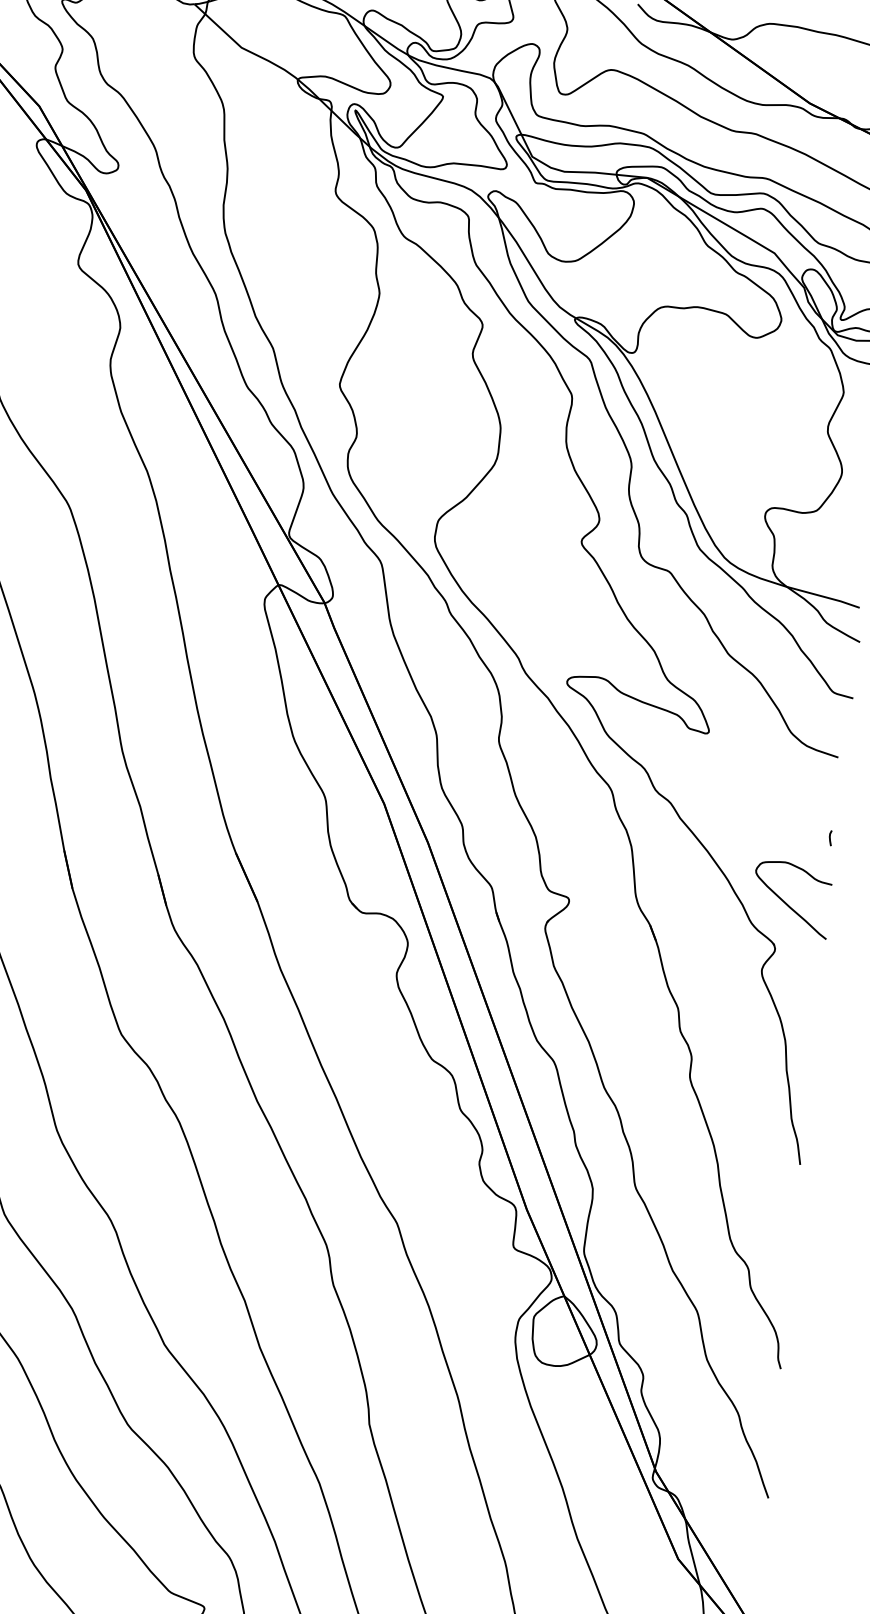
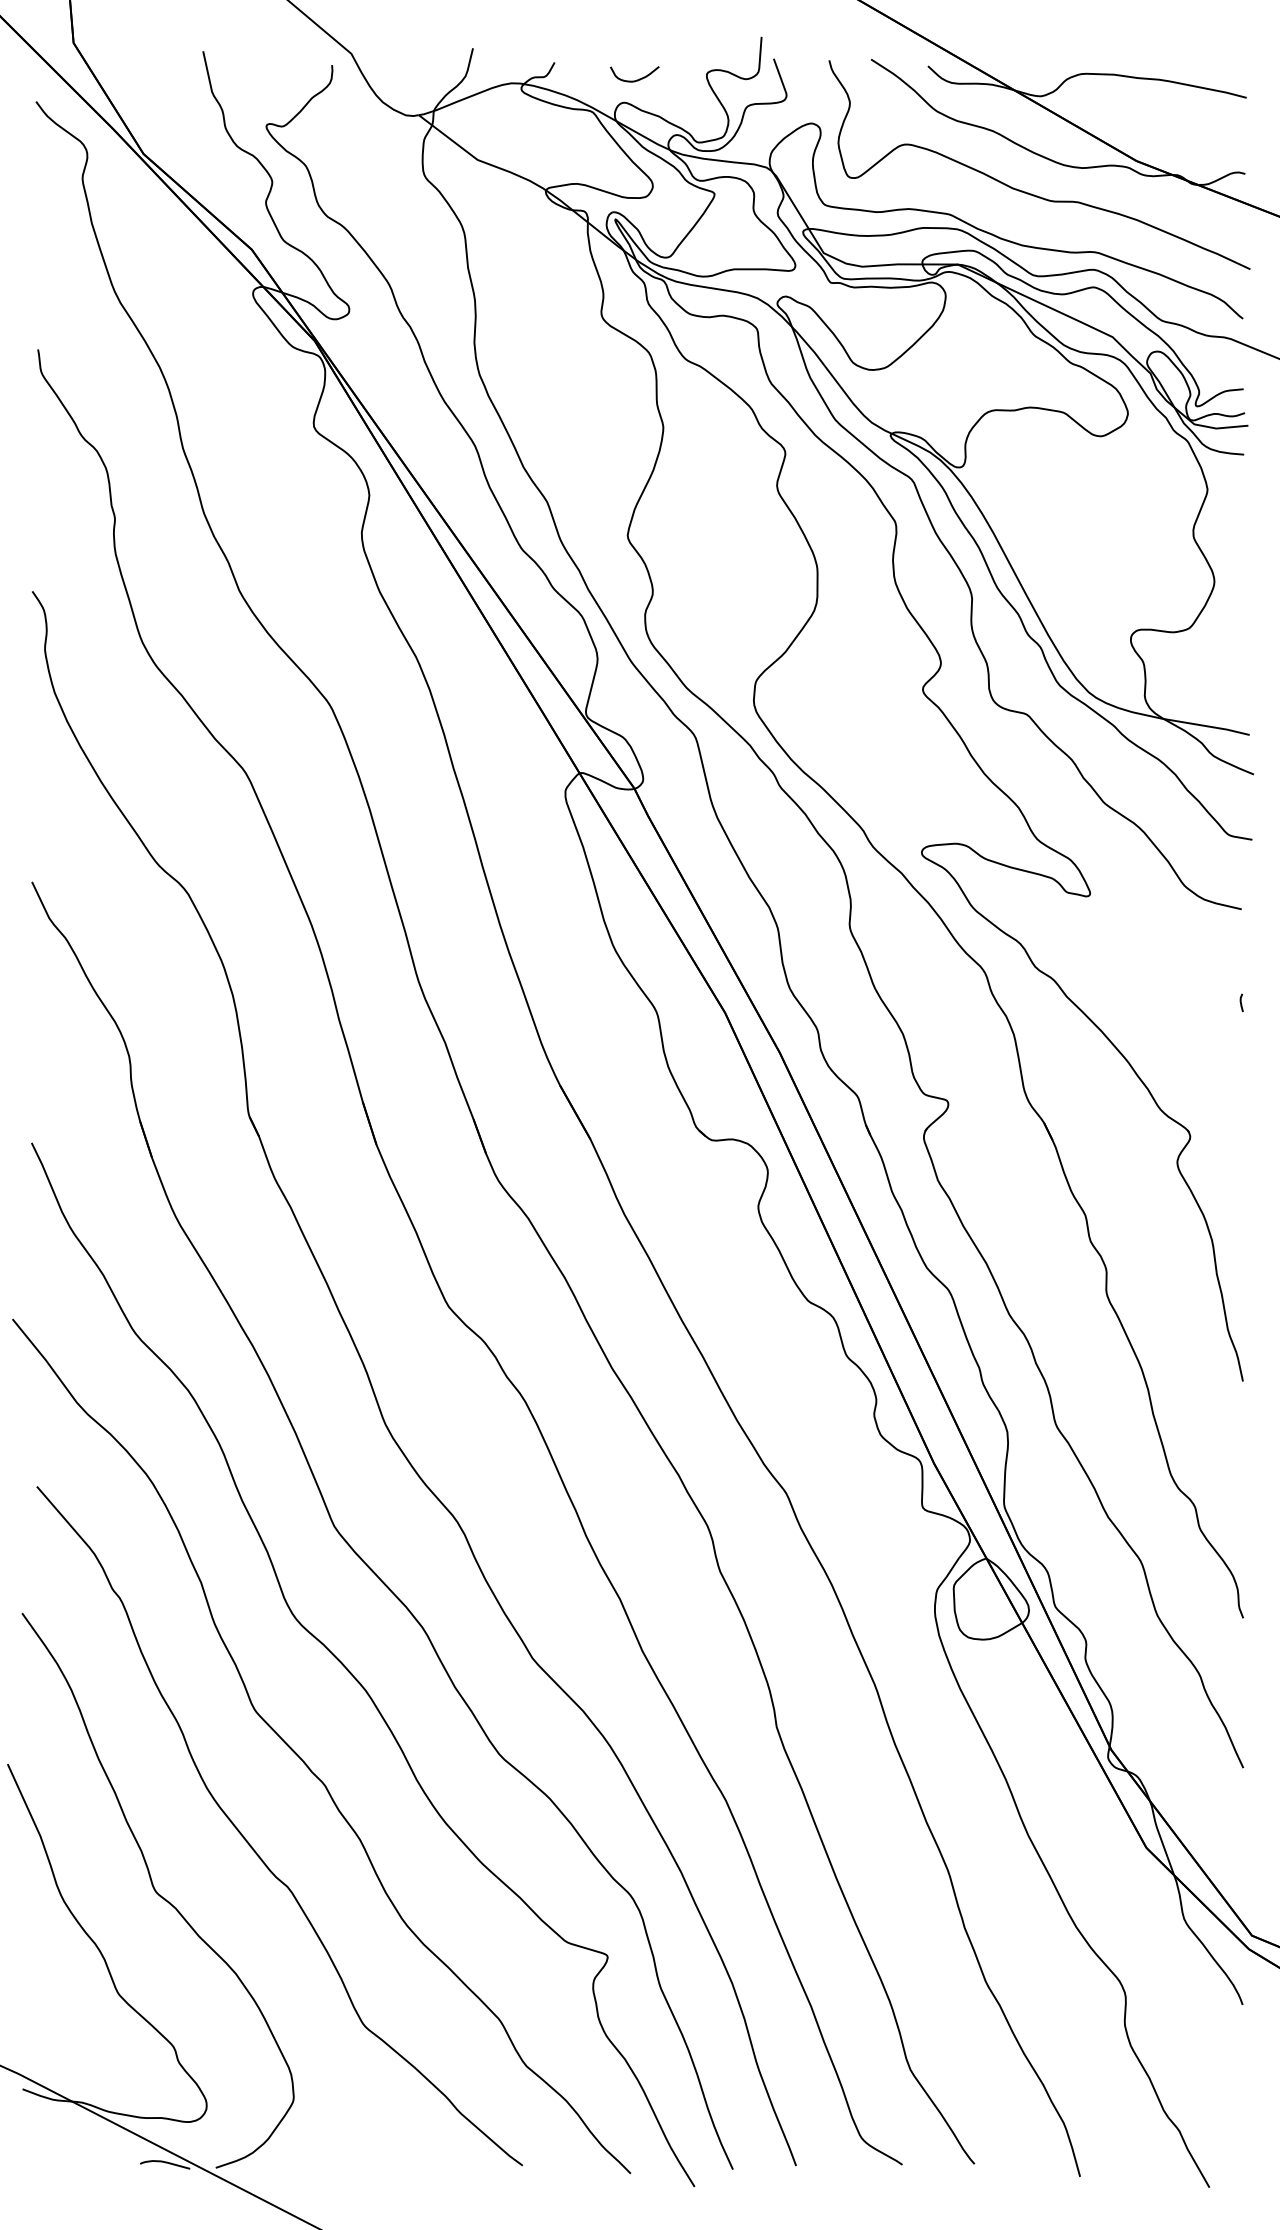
curve: (788, 904) -> (1200, 1083), removed

